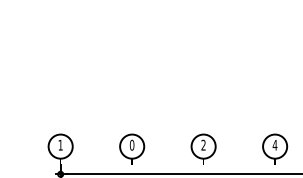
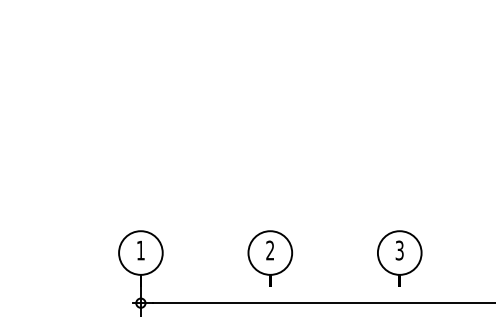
text: (131, 144) -> (269, 249), 0 -> 2
text: (203, 145) -> (399, 250), 2 -> 3

